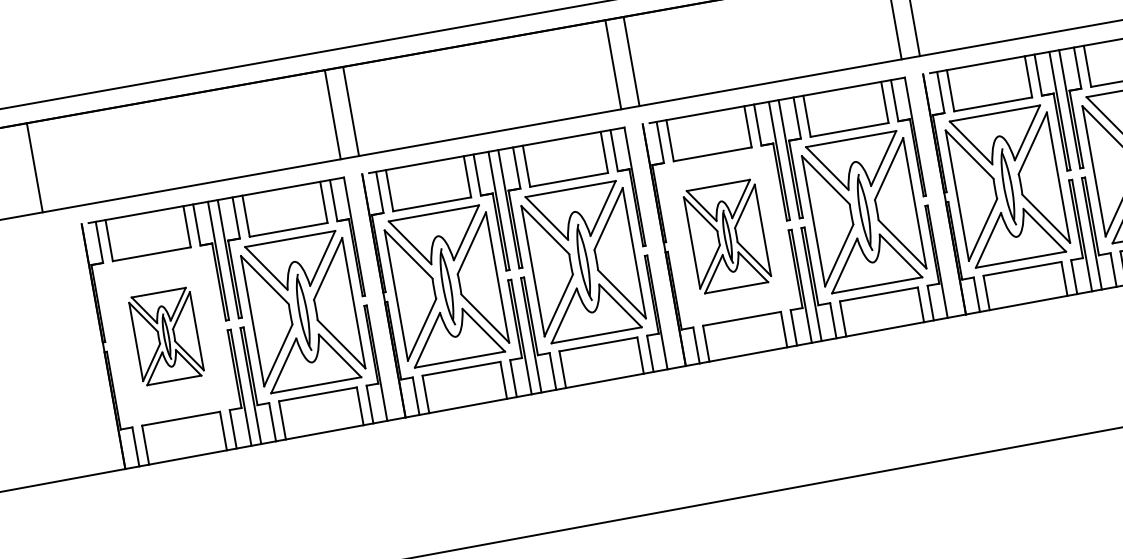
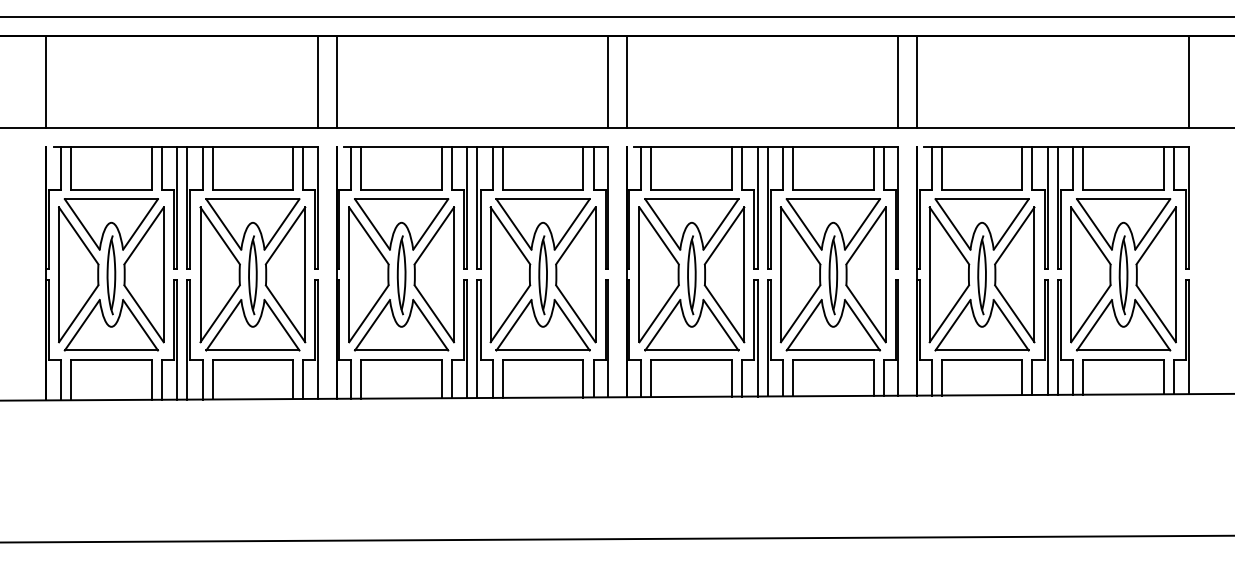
line: (34, 168) -> (46, 82), moved
part: (727, 236) -> (691, 274), size x1.43
part: (166, 336) -> (111, 274), size x1.67

